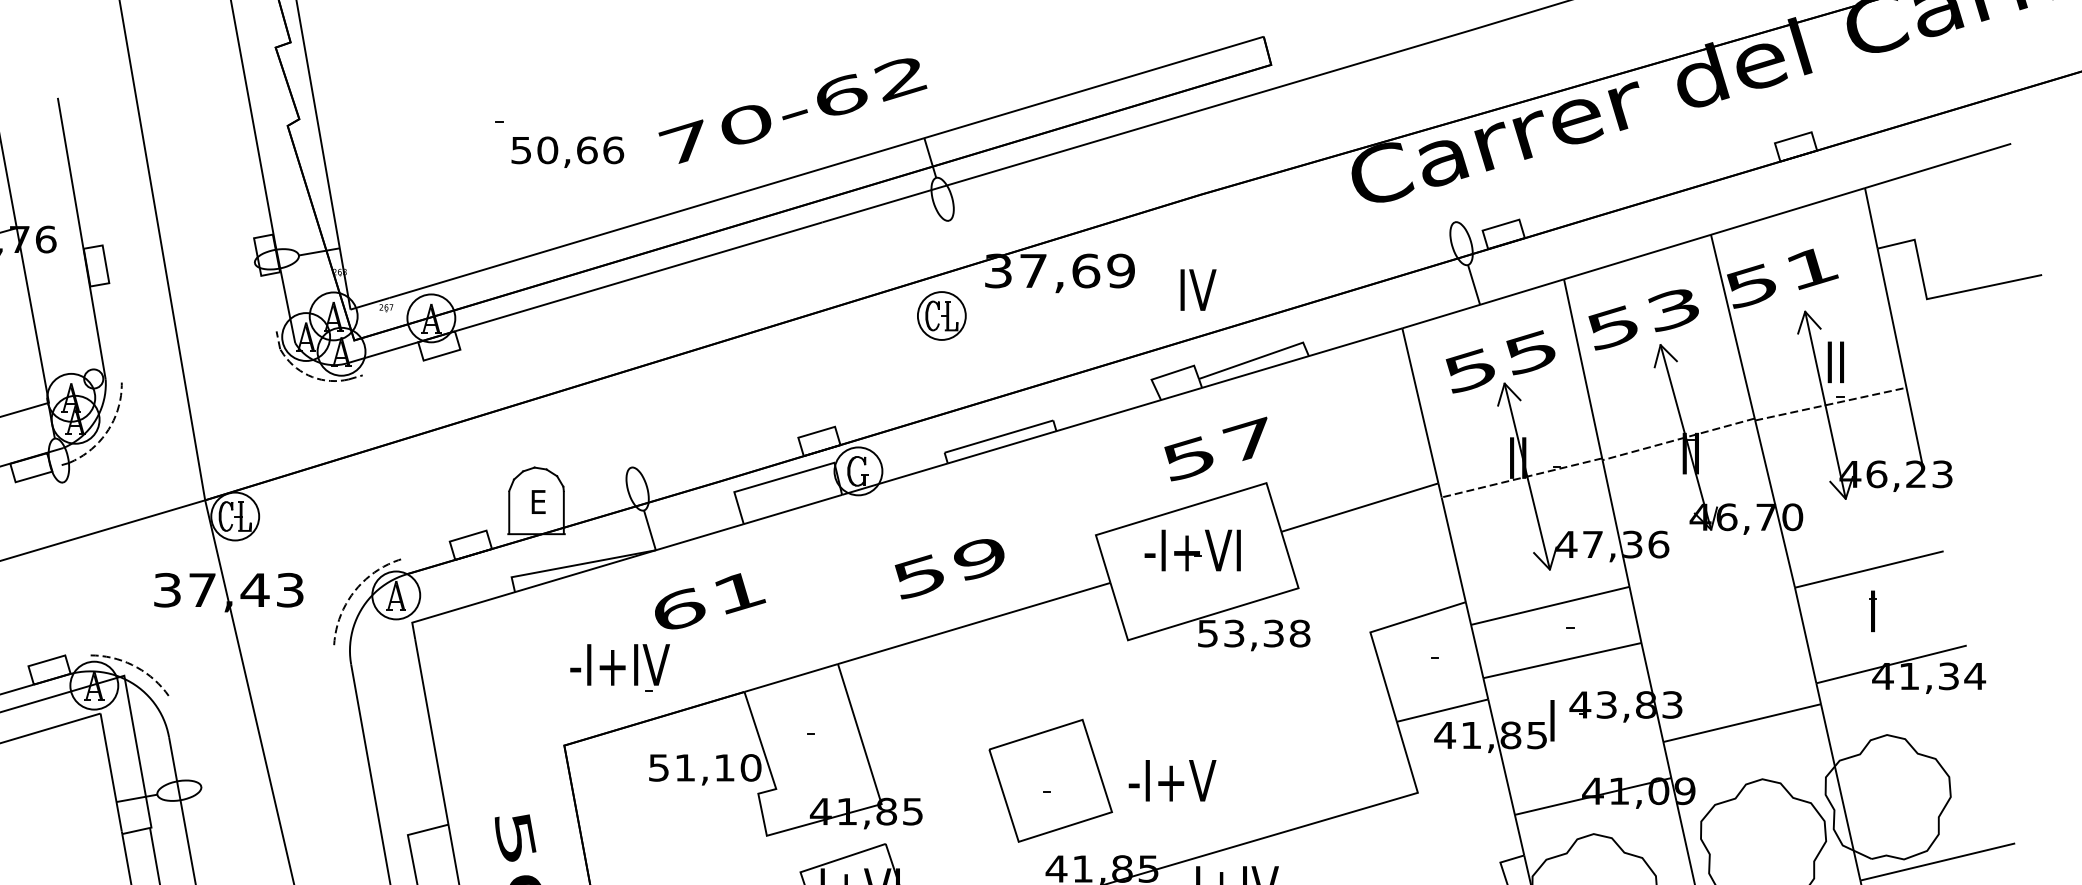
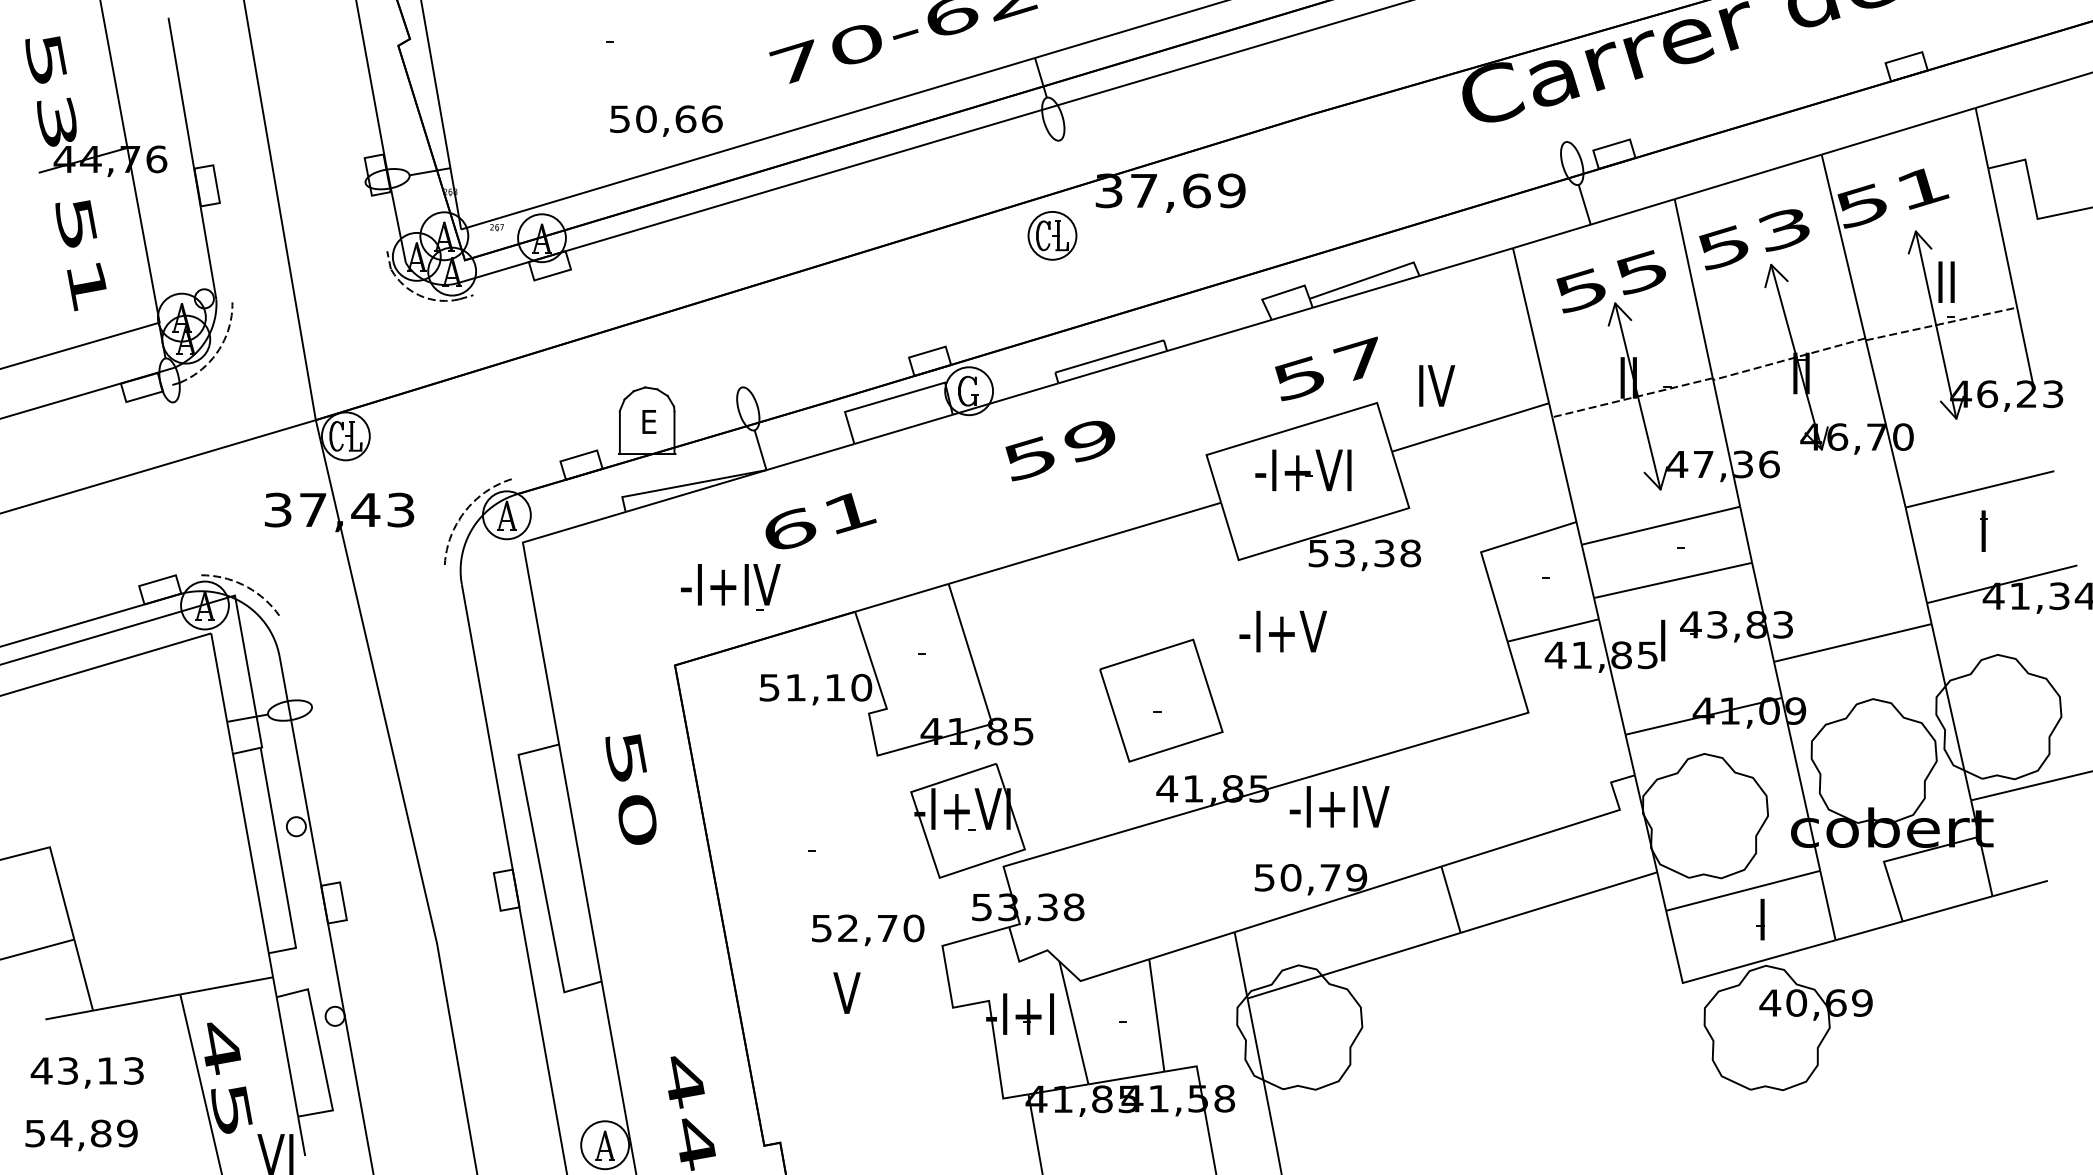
text: (567, 151) -> (666, 120), moved
text: (1198, 289) -> (1437, 385), moved
text: (949, 568) -> (1060, 450), moved
text: (1171, 780) -> (1282, 631), moved

